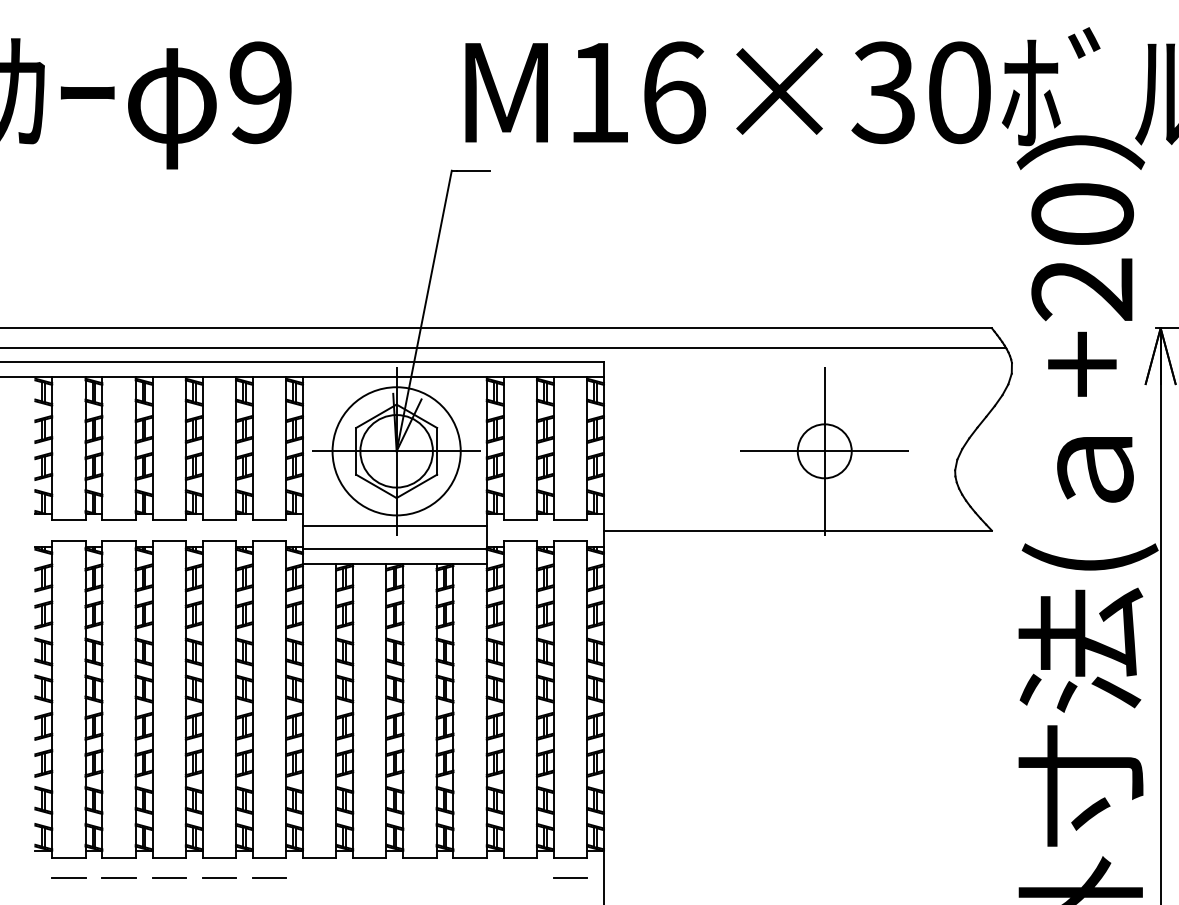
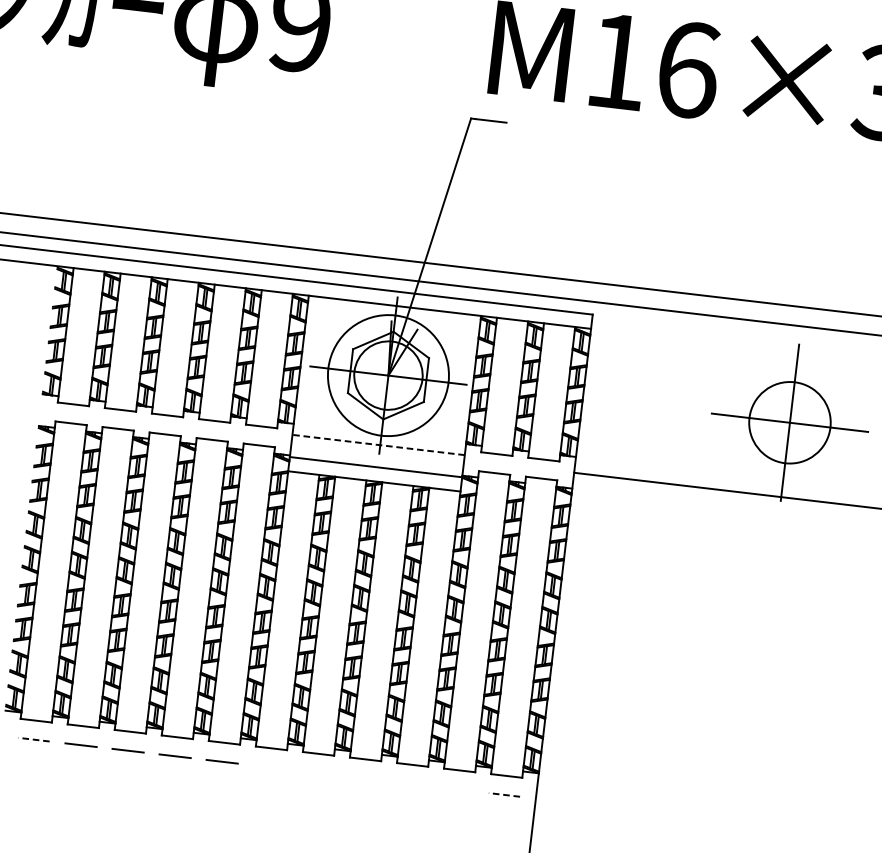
circle: (824, 451) -> (789, 422), size x1.6
line: (394, 525) -> (378, 444), solid -> dashed
line: (68, 878) -> (33, 740), solid -> dashed
line: (570, 878) -> (504, 795), solid -> dashed

